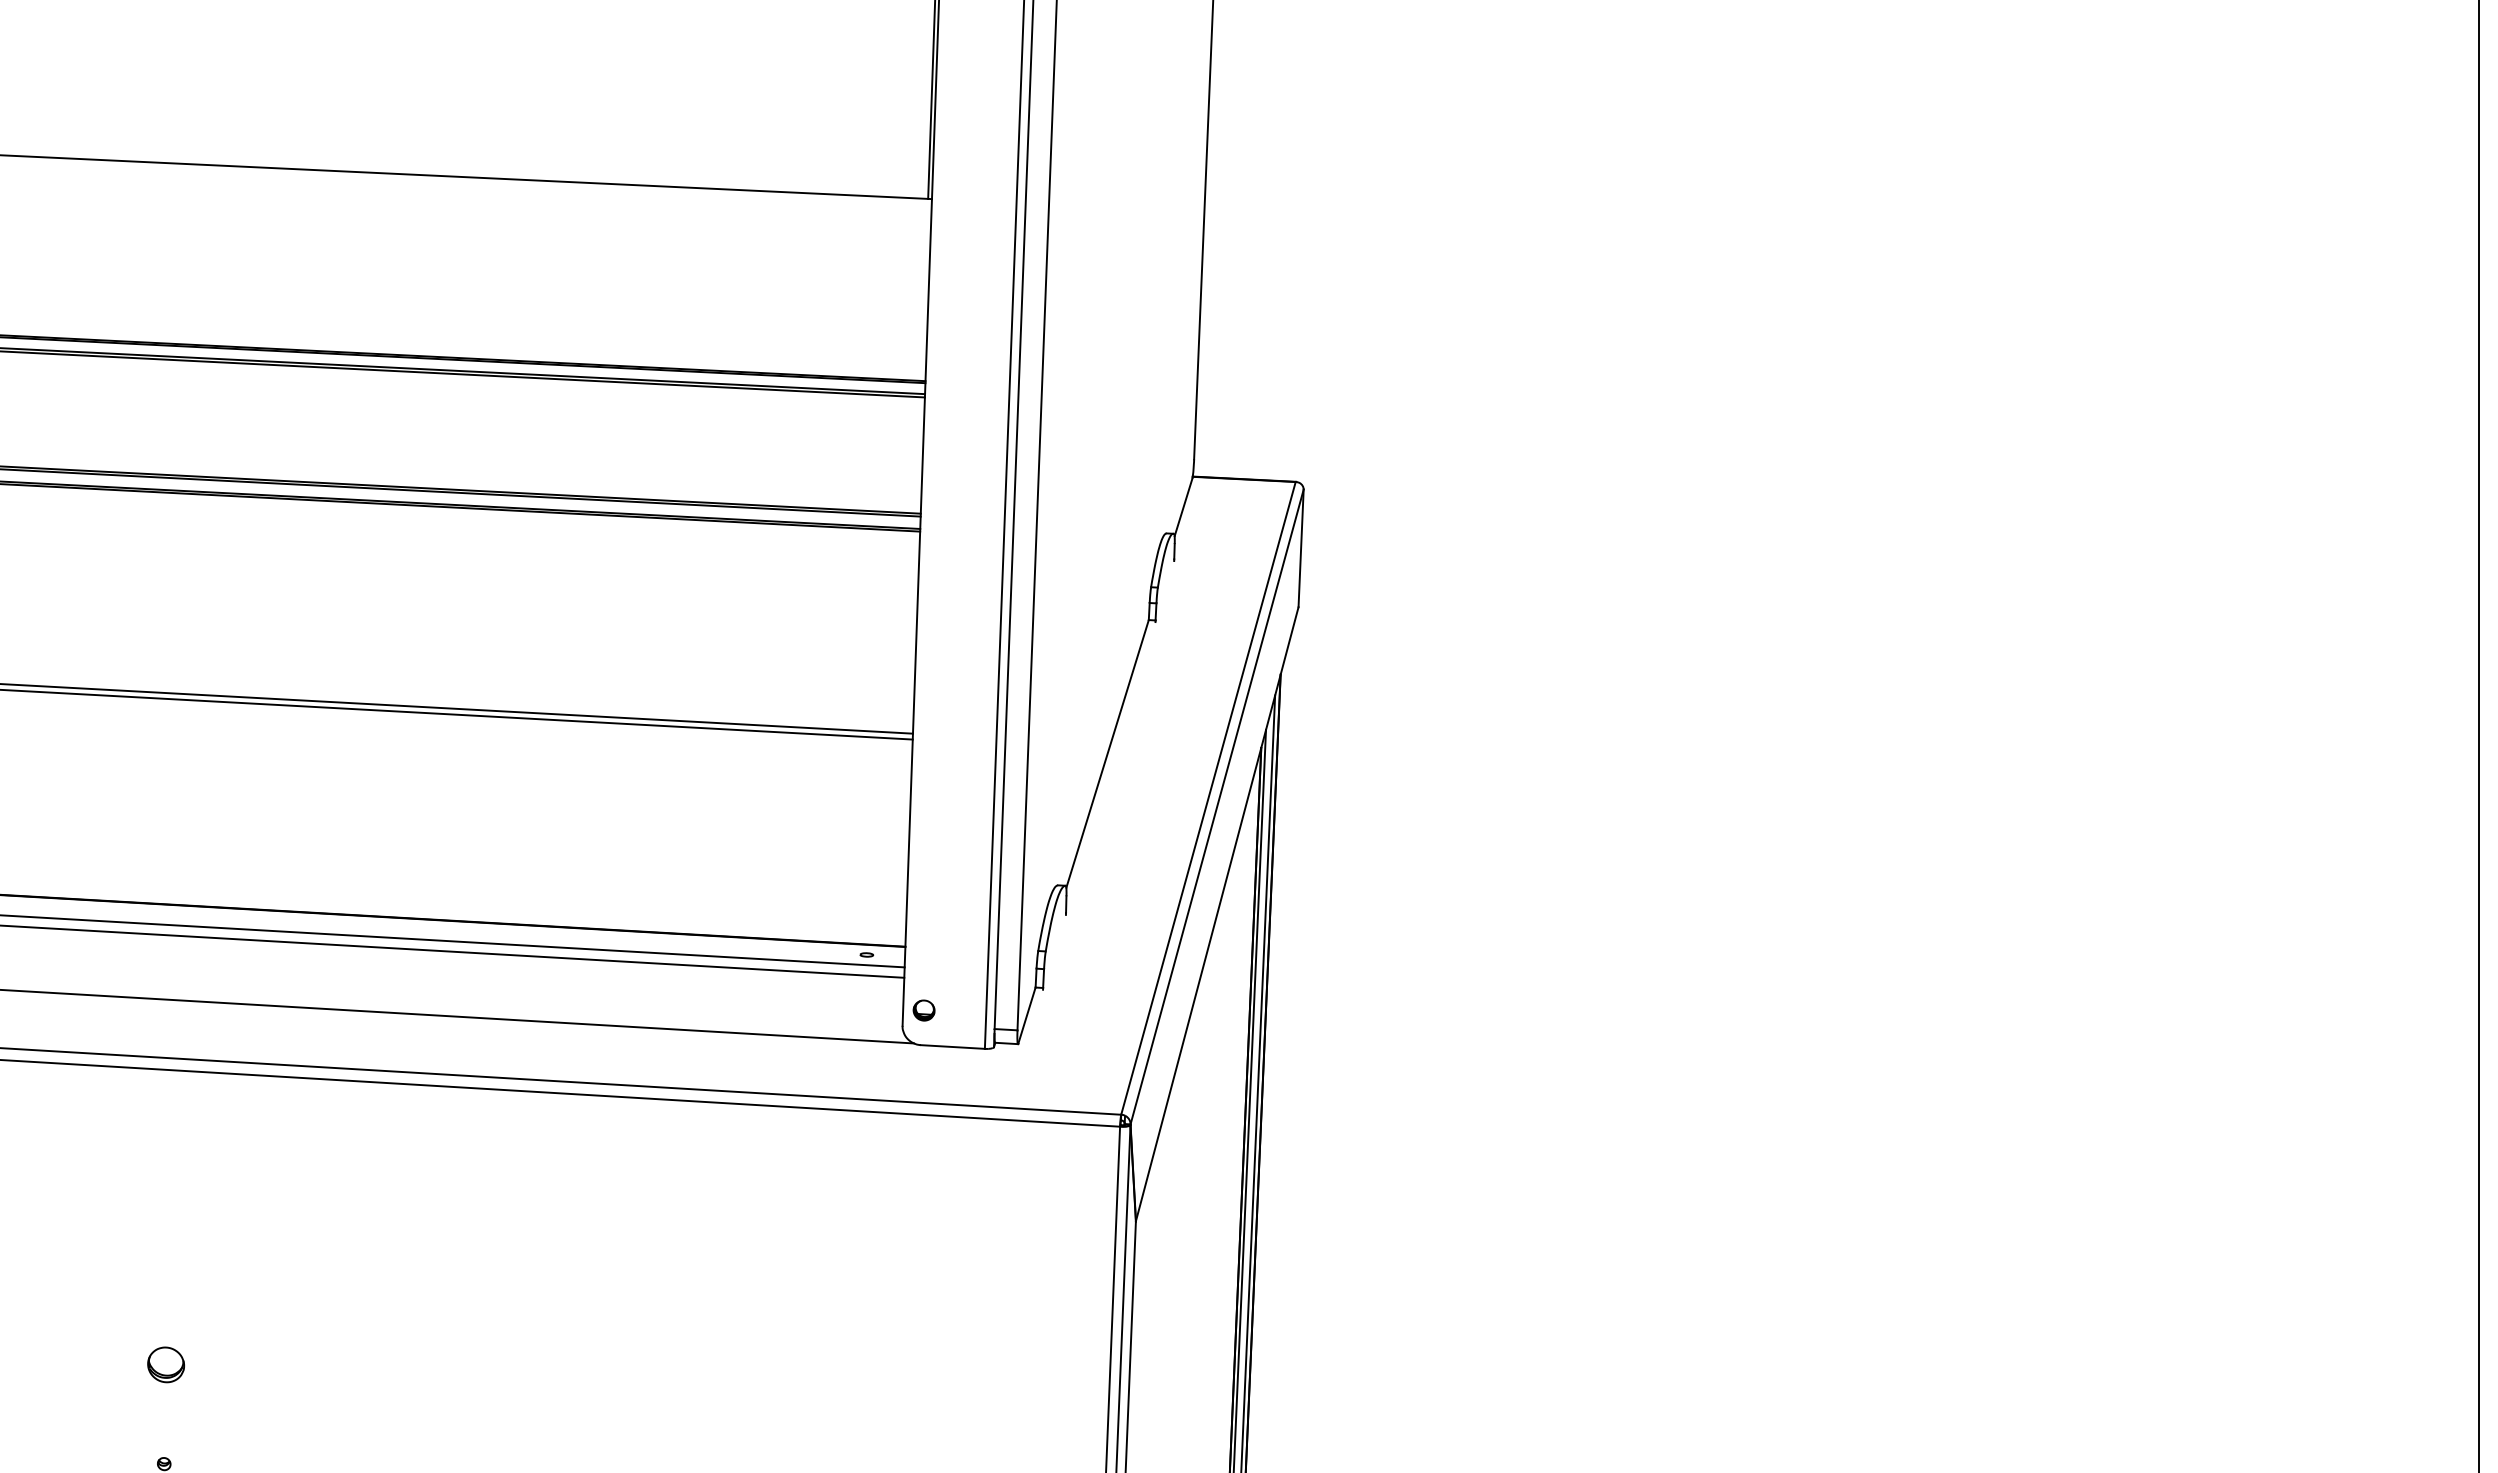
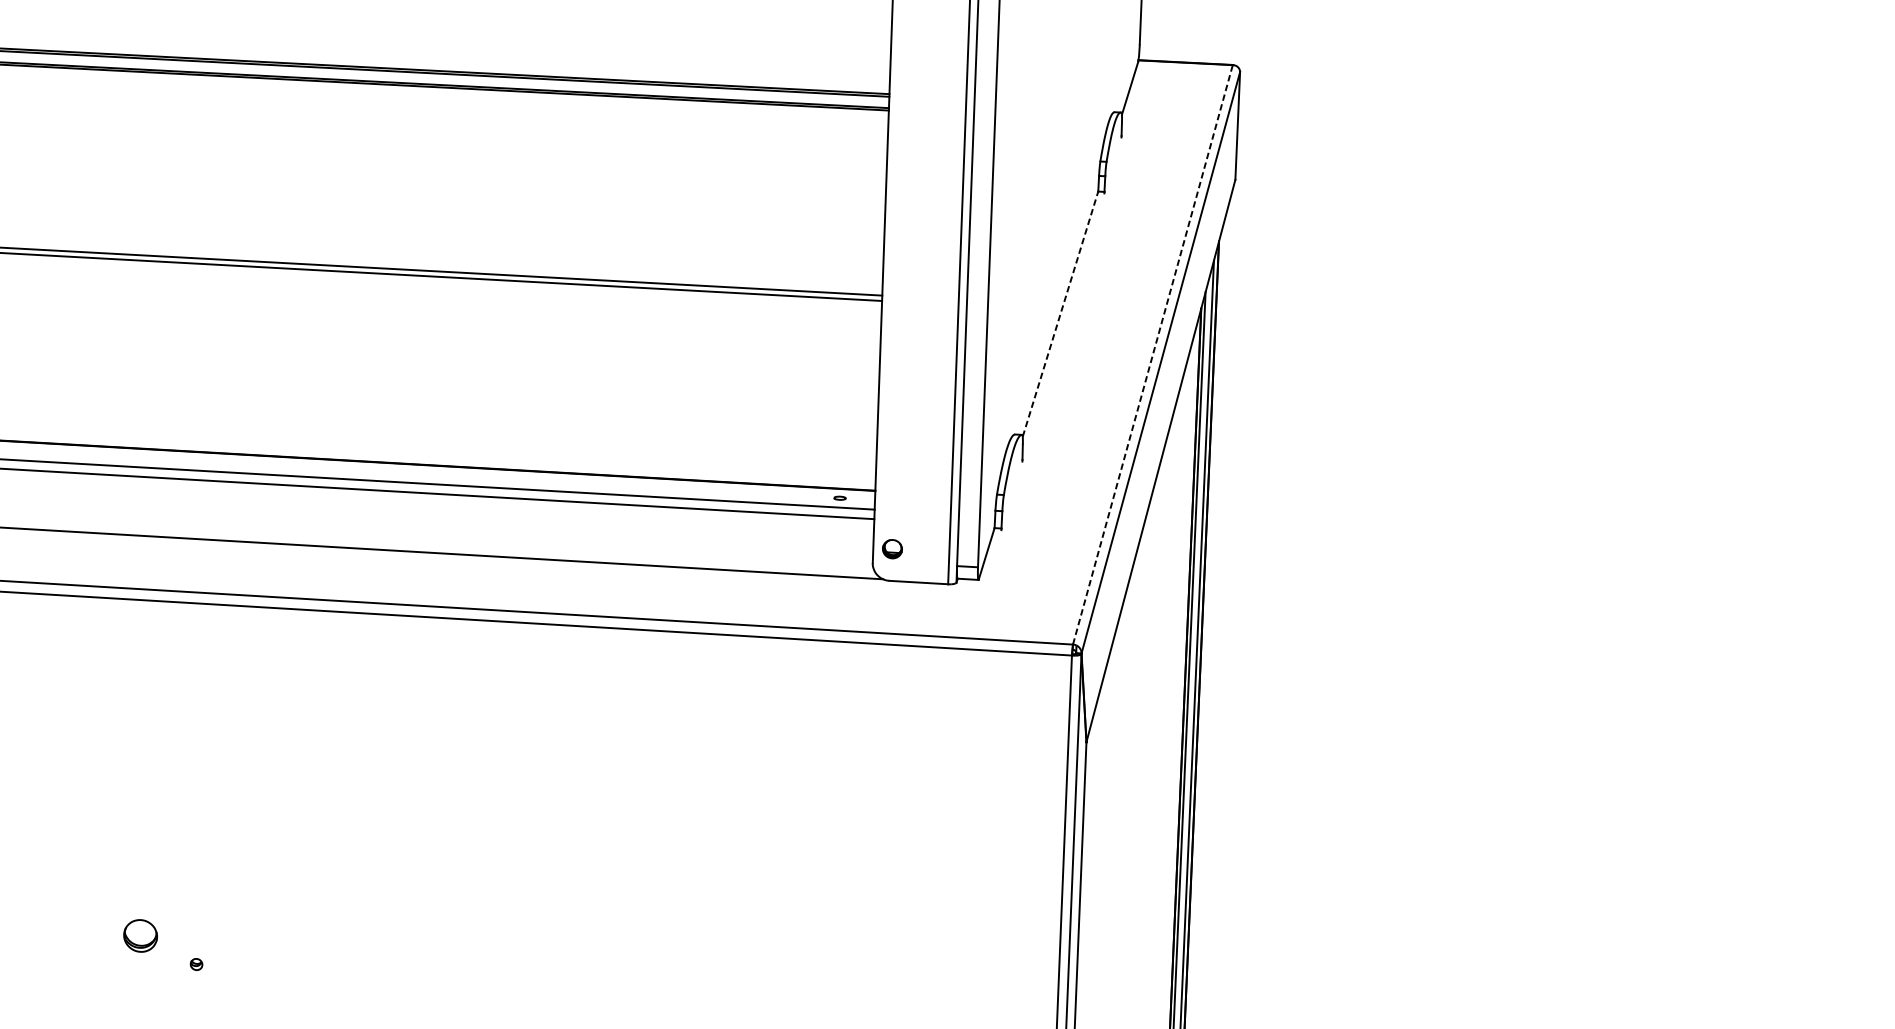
line: (1107, 753) -> (1060, 313), solid -> dashed
line: (1208, 797) -> (1152, 354), solid -> dashed
part: (165, 1364) -> (140, 935), moved

